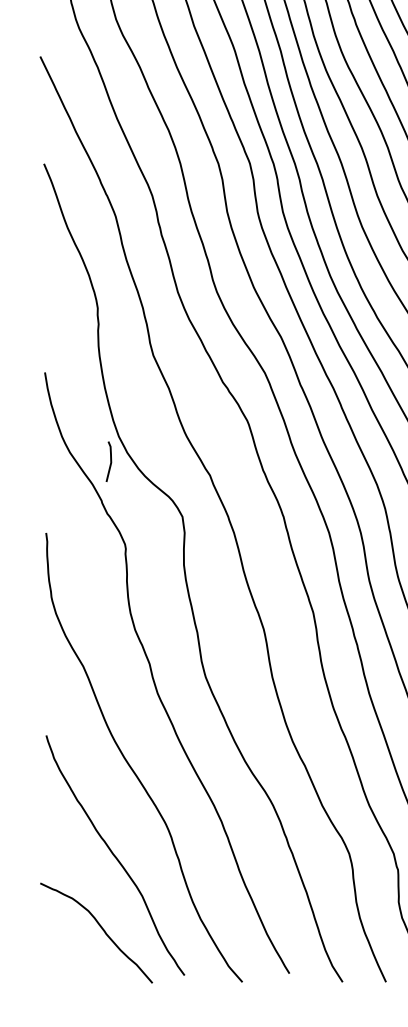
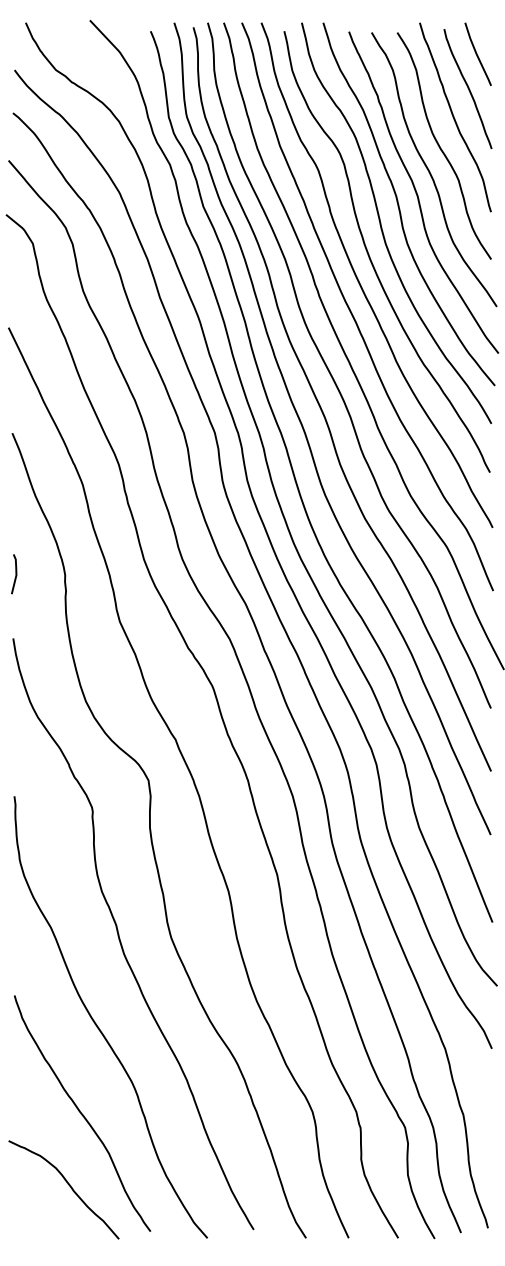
line: (110, 461) -> (15, 574), moved

